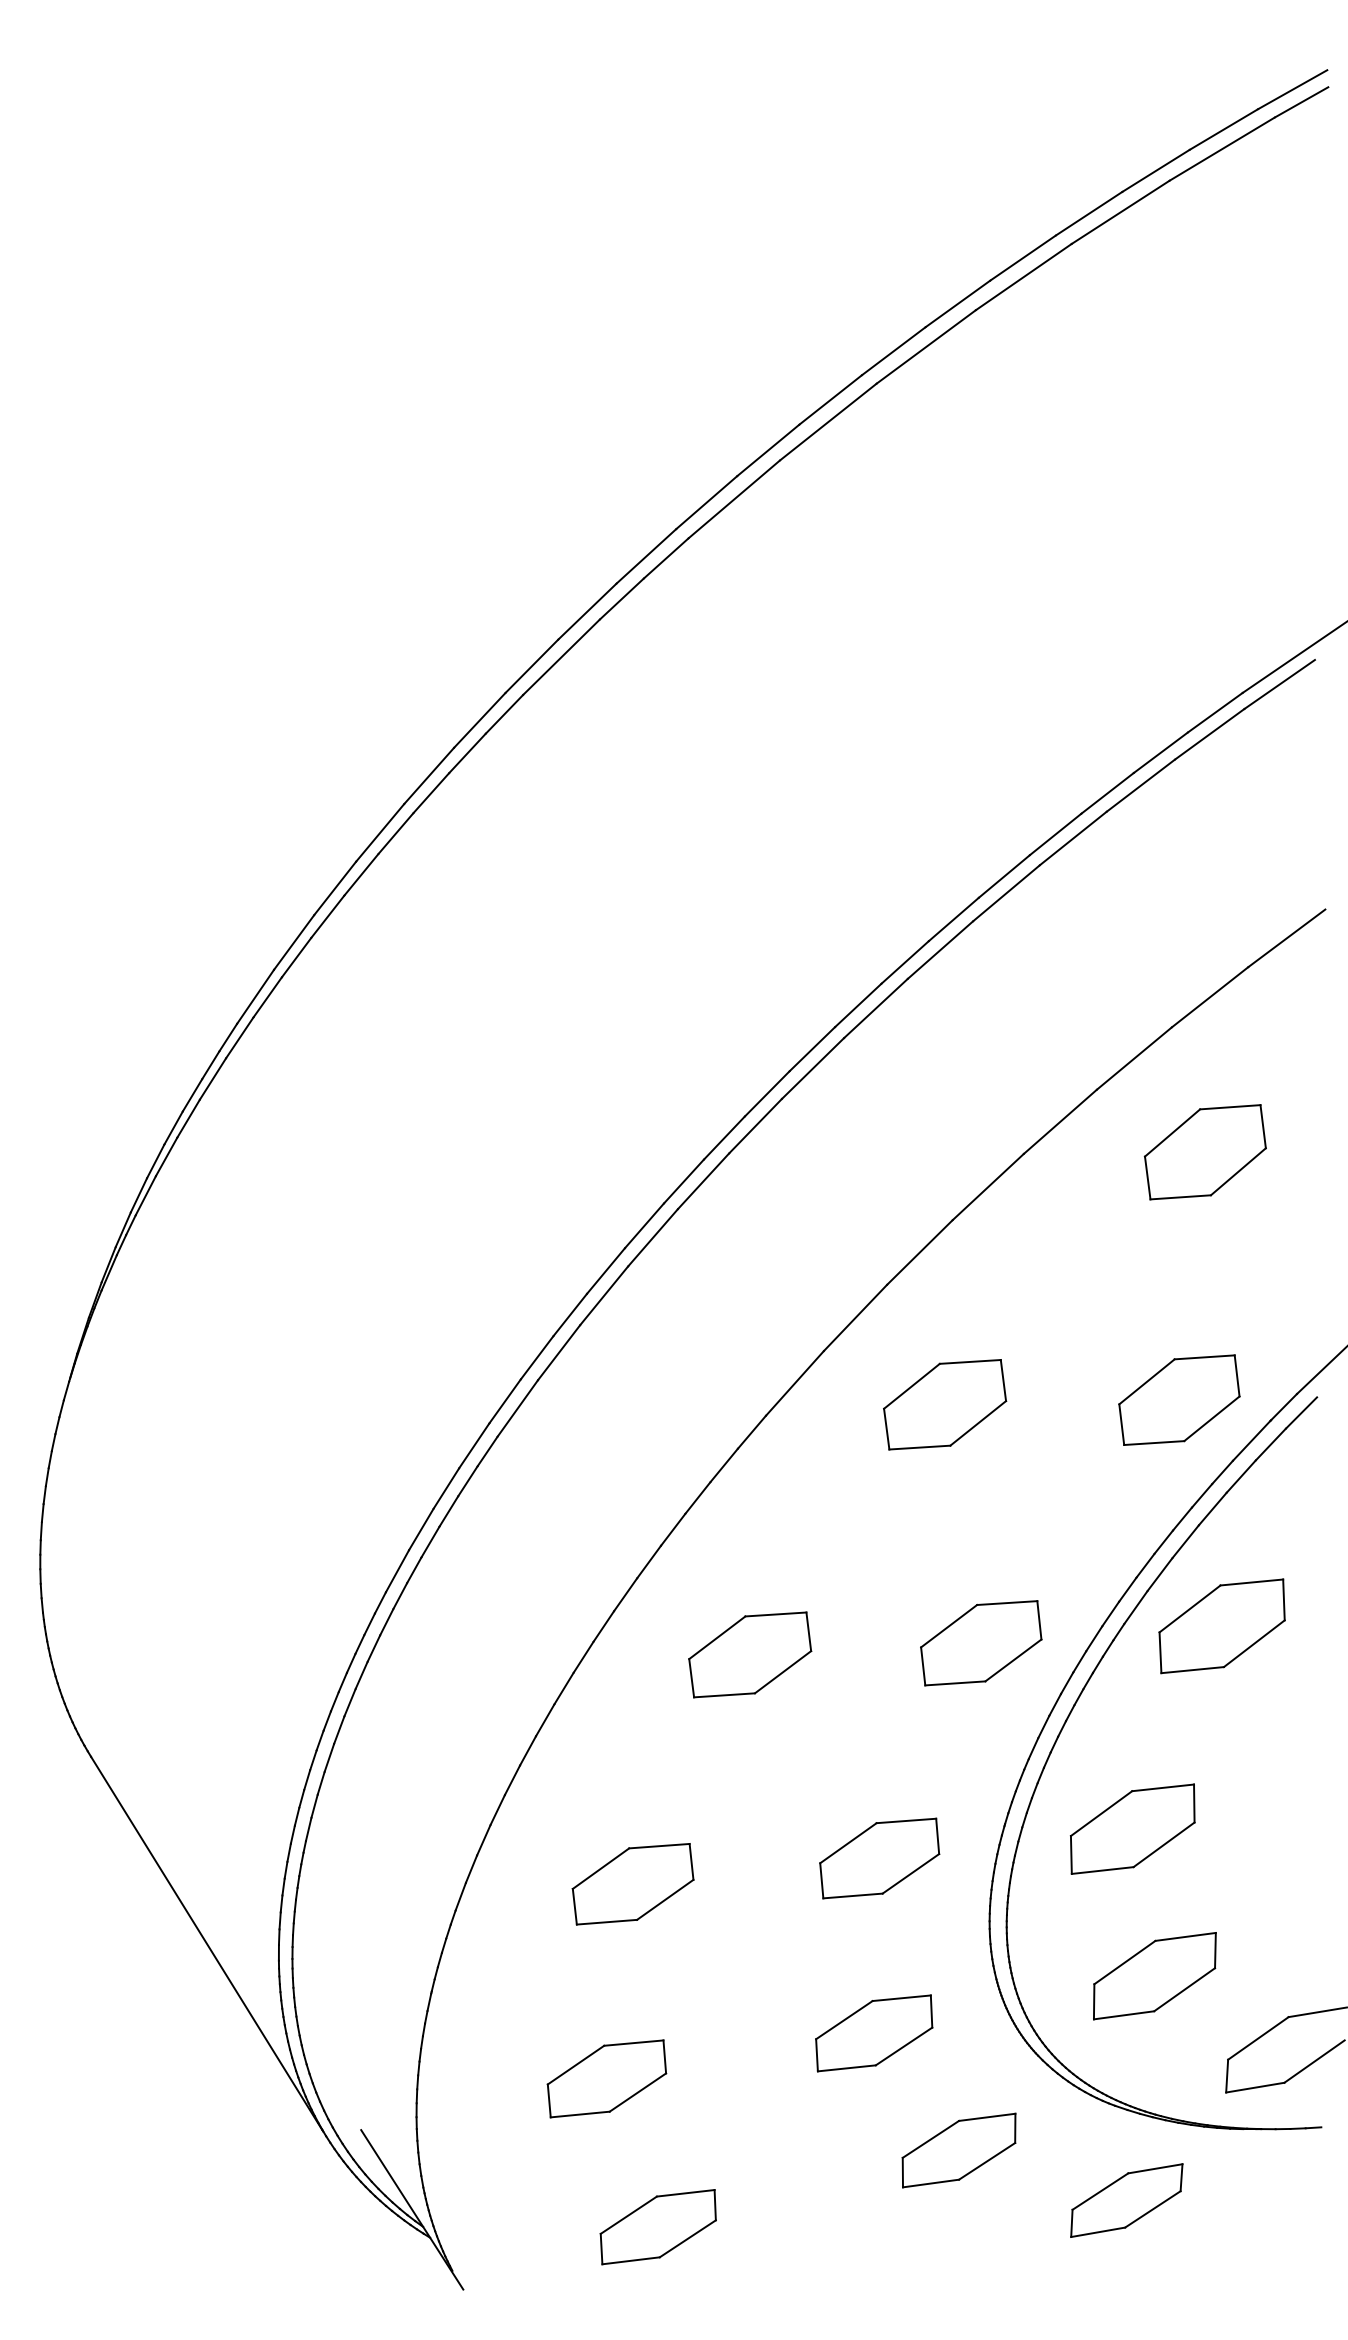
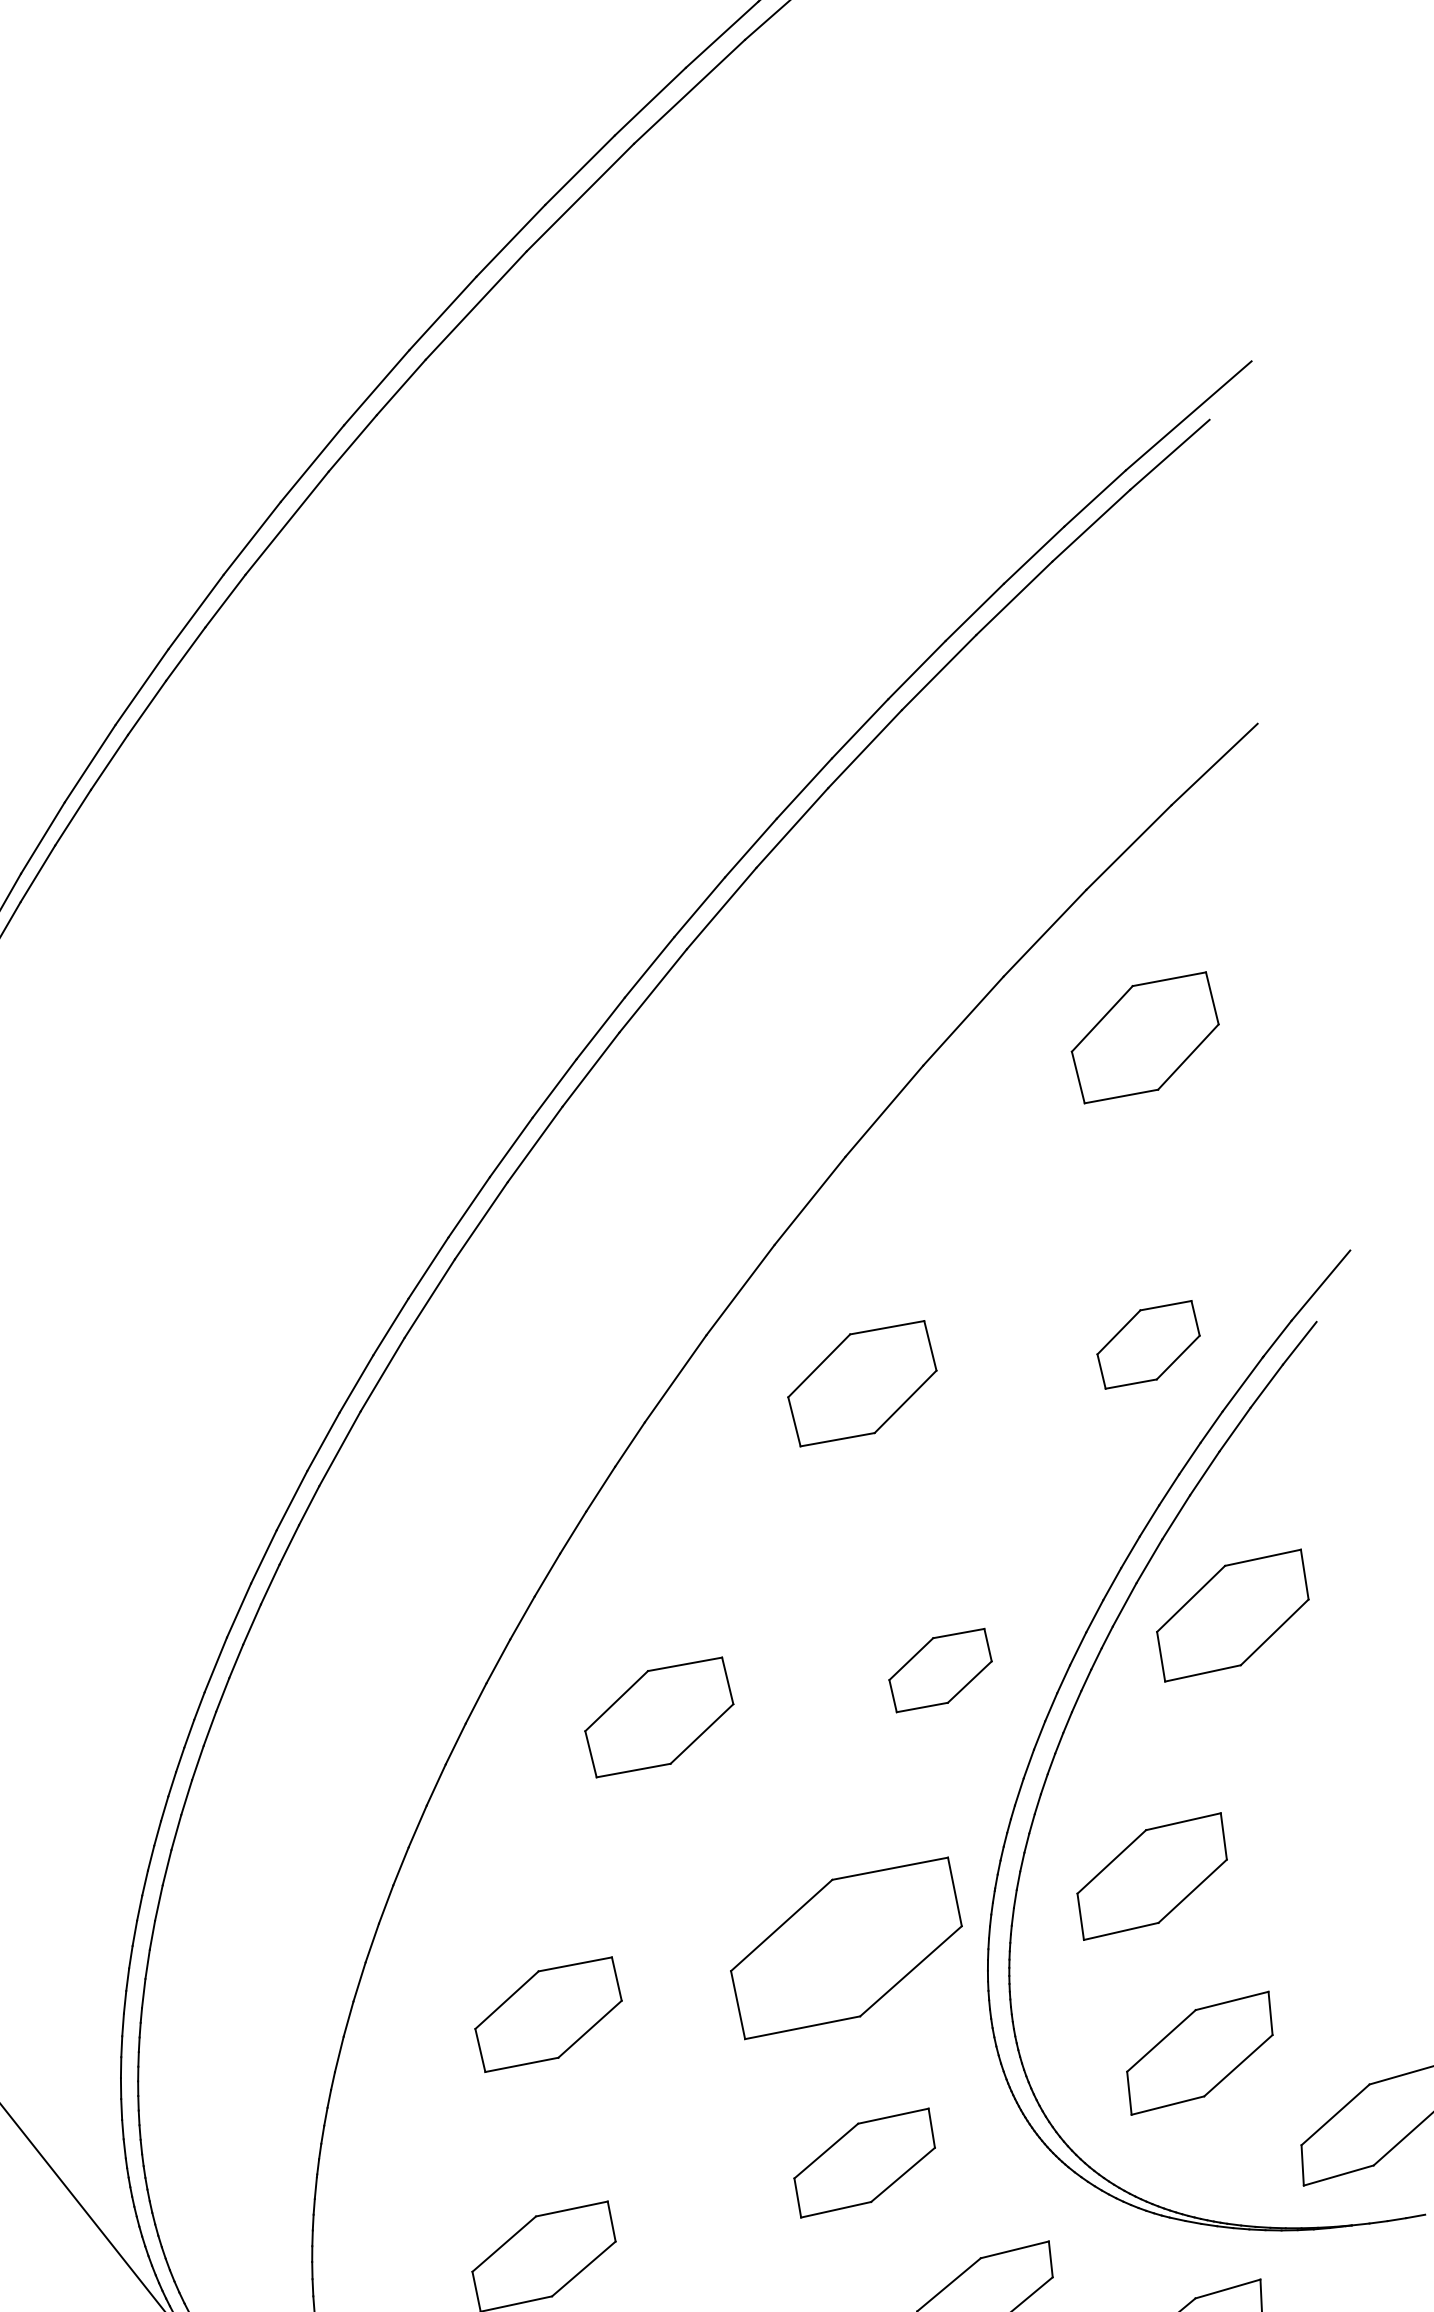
part: (1179, 1399) -> (1148, 1344), size x0.7
part: (981, 1643) -> (940, 1670), size x0.7
part: (879, 1858) -> (846, 1948), size x1.6

